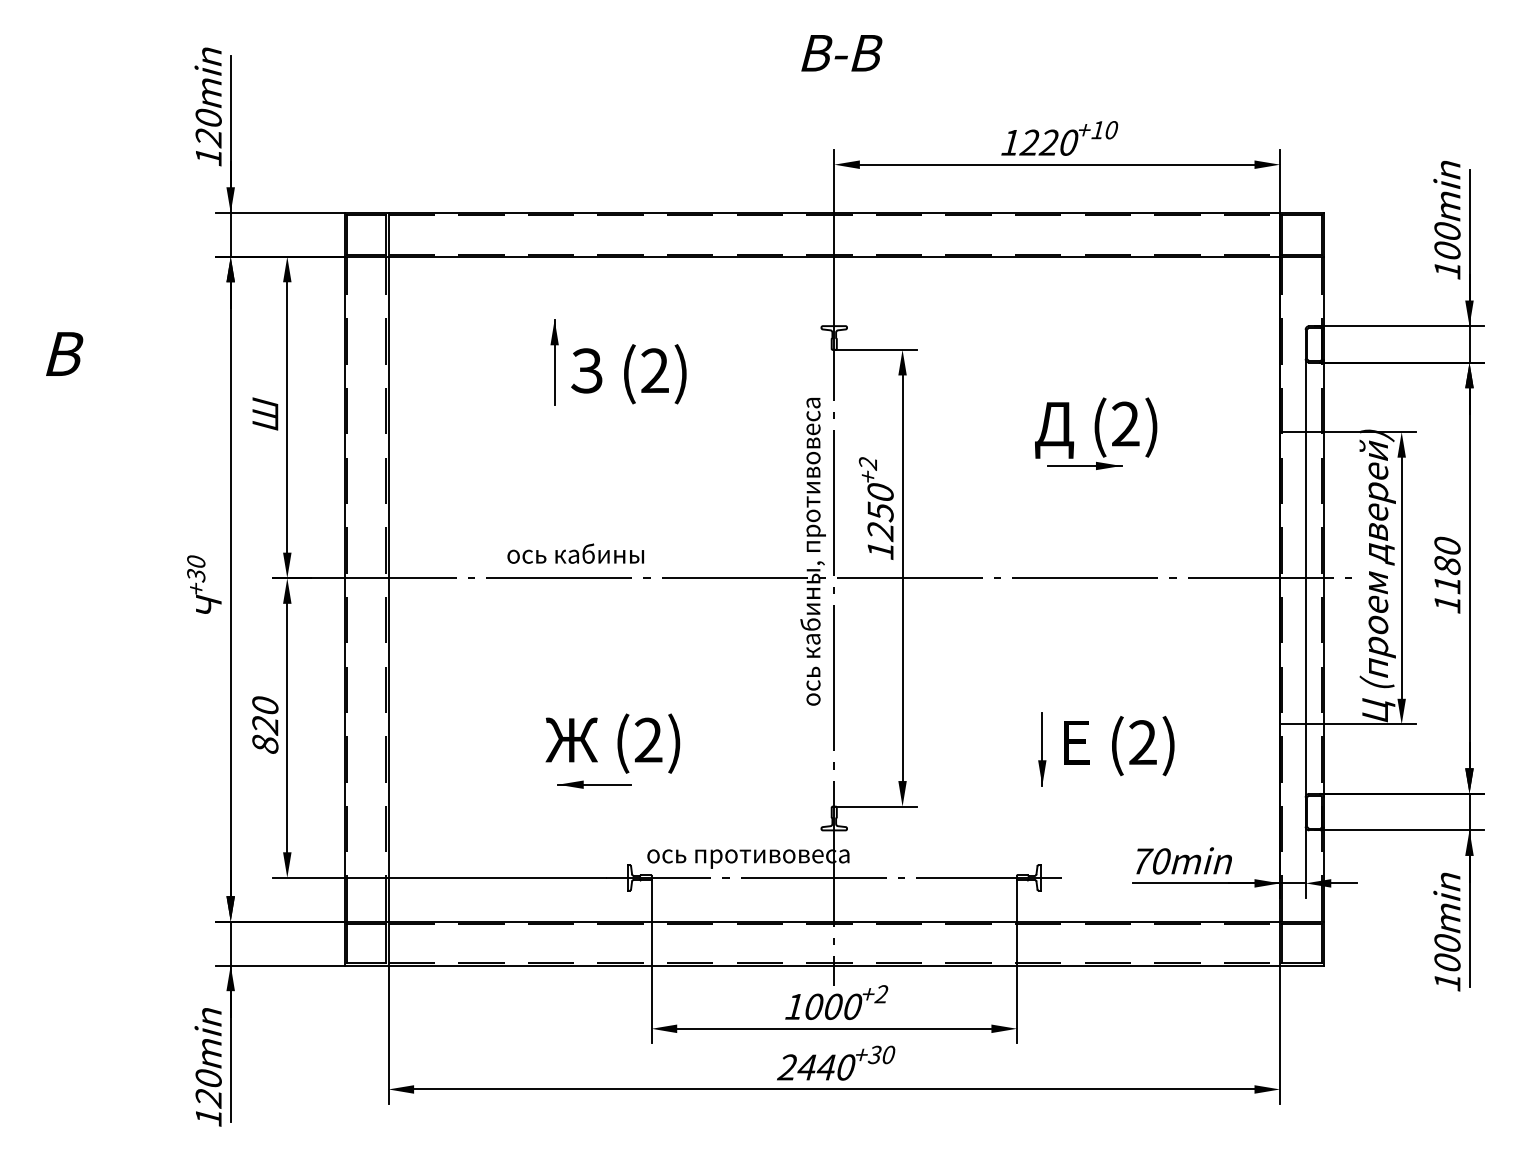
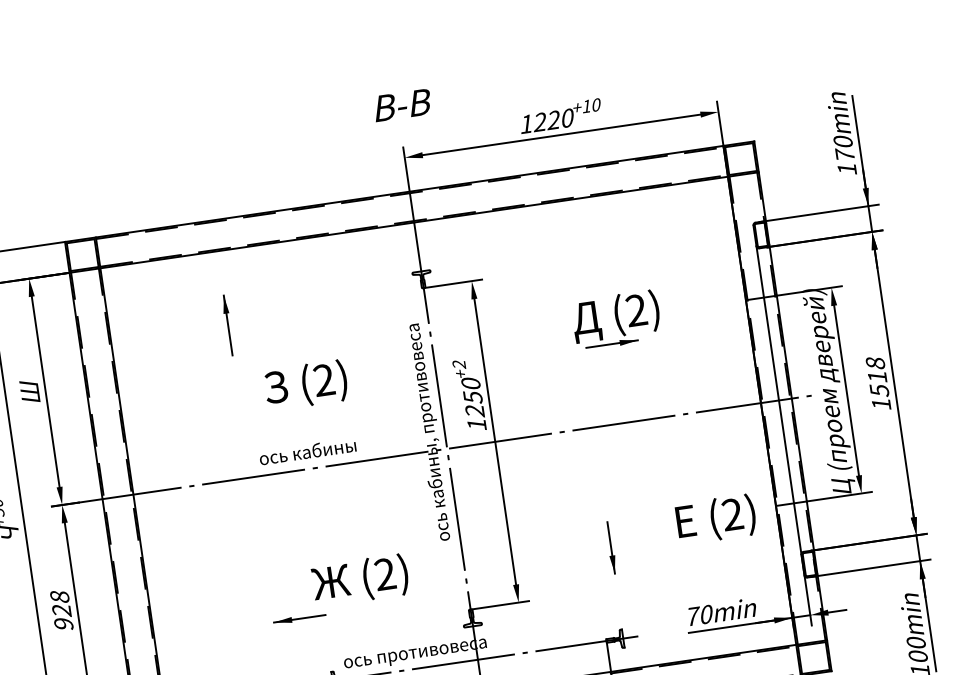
text: (841, 53) -> (402, 105), moved
text: (1447, 249) -> (845, 154), 100min -> 170min
text: (628, 374) -> (305, 385), moved
text: (575, 553) -> (307, 451), moved
text: (1447, 565) -> (877, 376), 1180 -> 1518
text: (265, 725) -> (61, 610), 820 -> 928
text: (612, 743) -> (360, 580), moved
text: (1119, 746) -> (716, 519), moved

